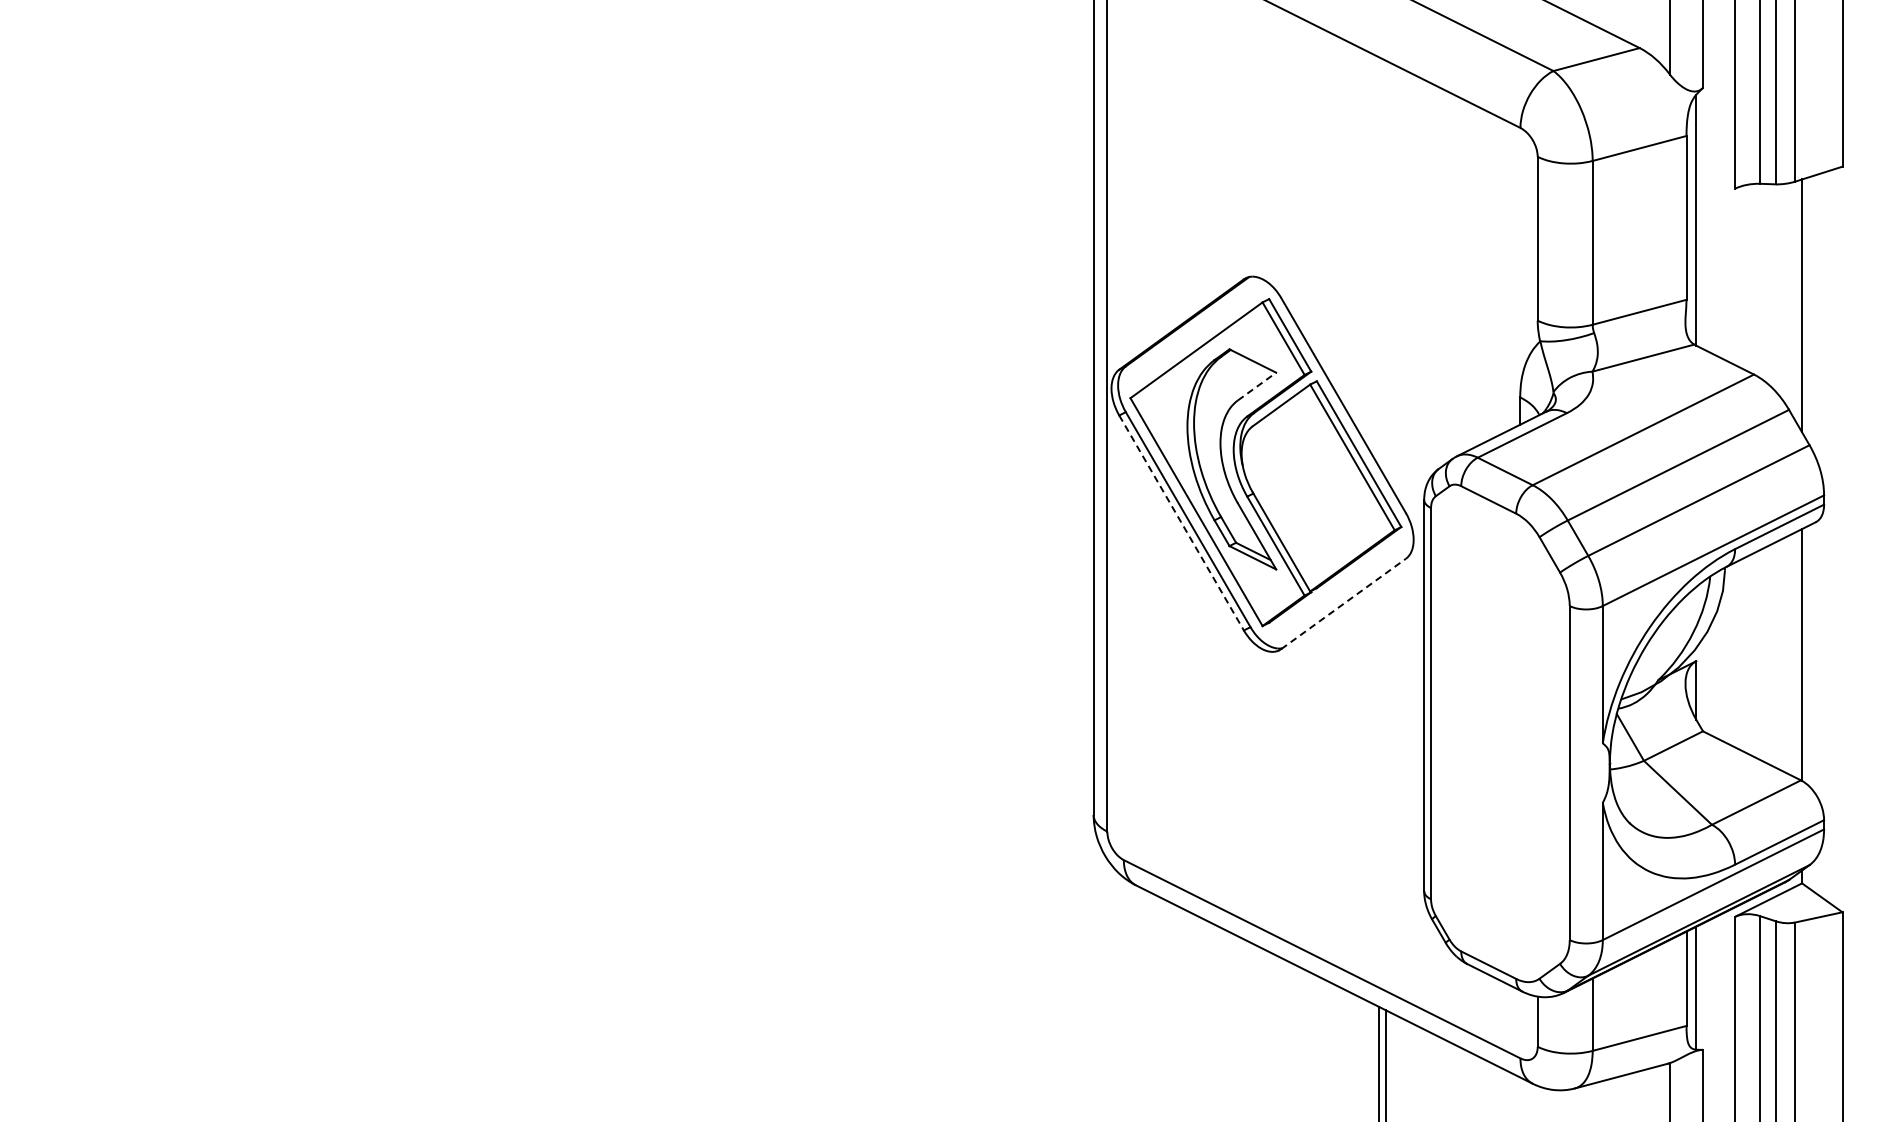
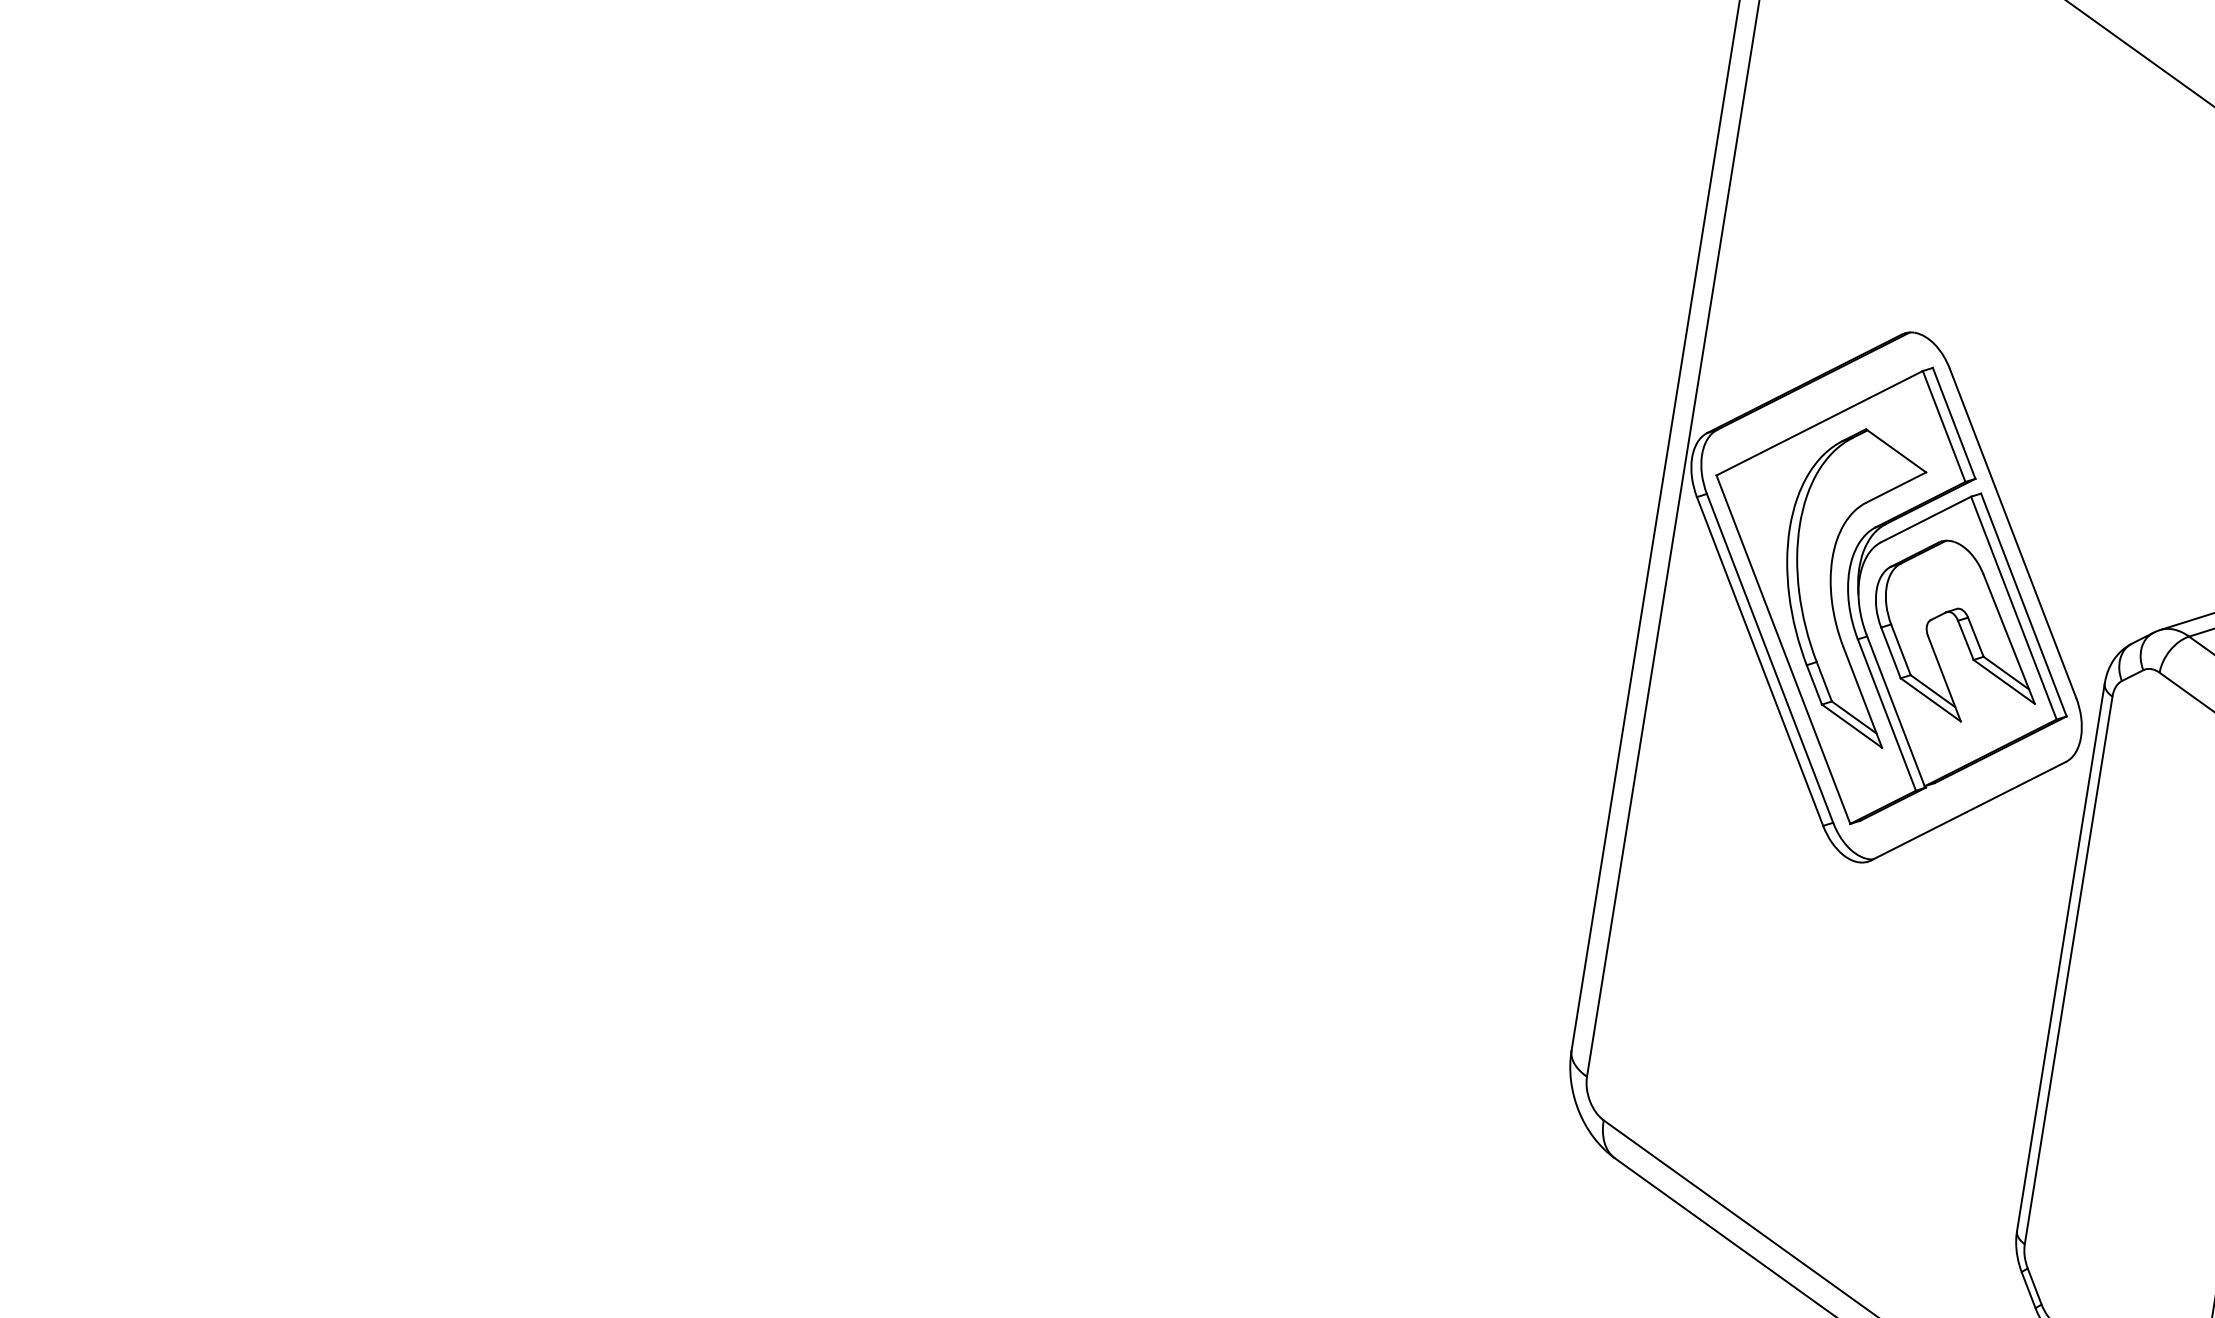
line: (1257, 386) -> (1896, 487), dashed -> solid
part: (1316, 479) -> (1958, 630), added
line: (1181, 523) -> (1759, 662), dashed -> solid
line: (1343, 603) -> (1968, 810), dashed -> solid

